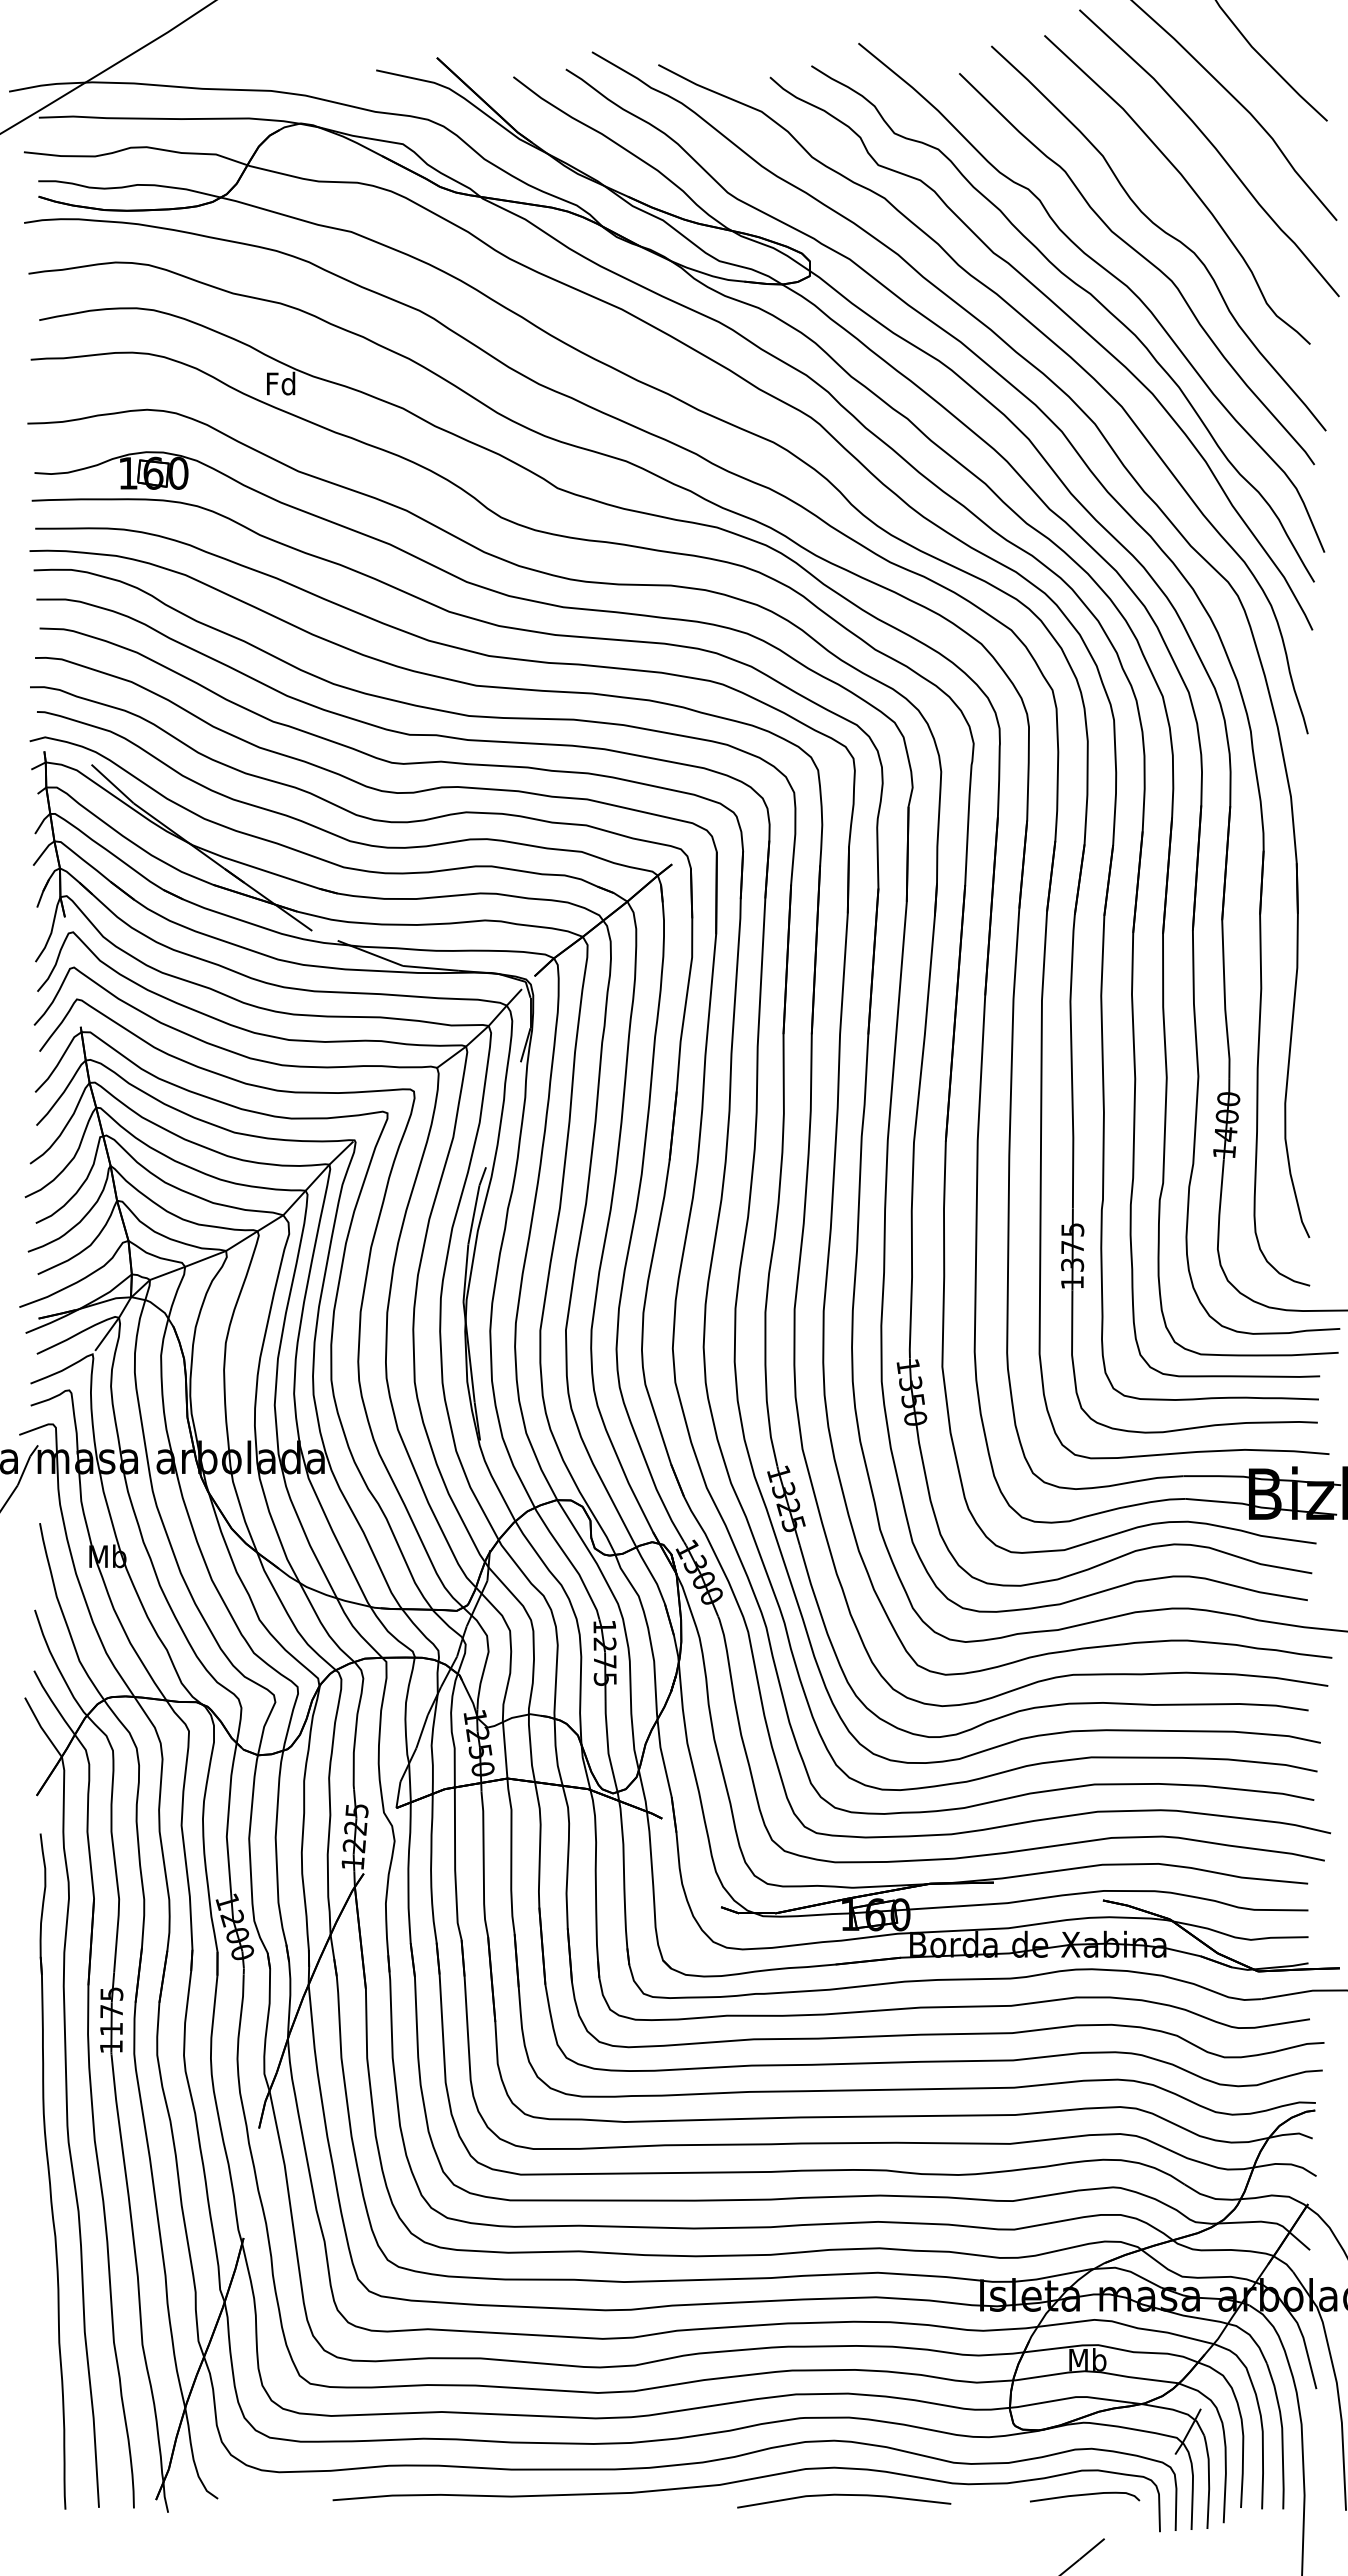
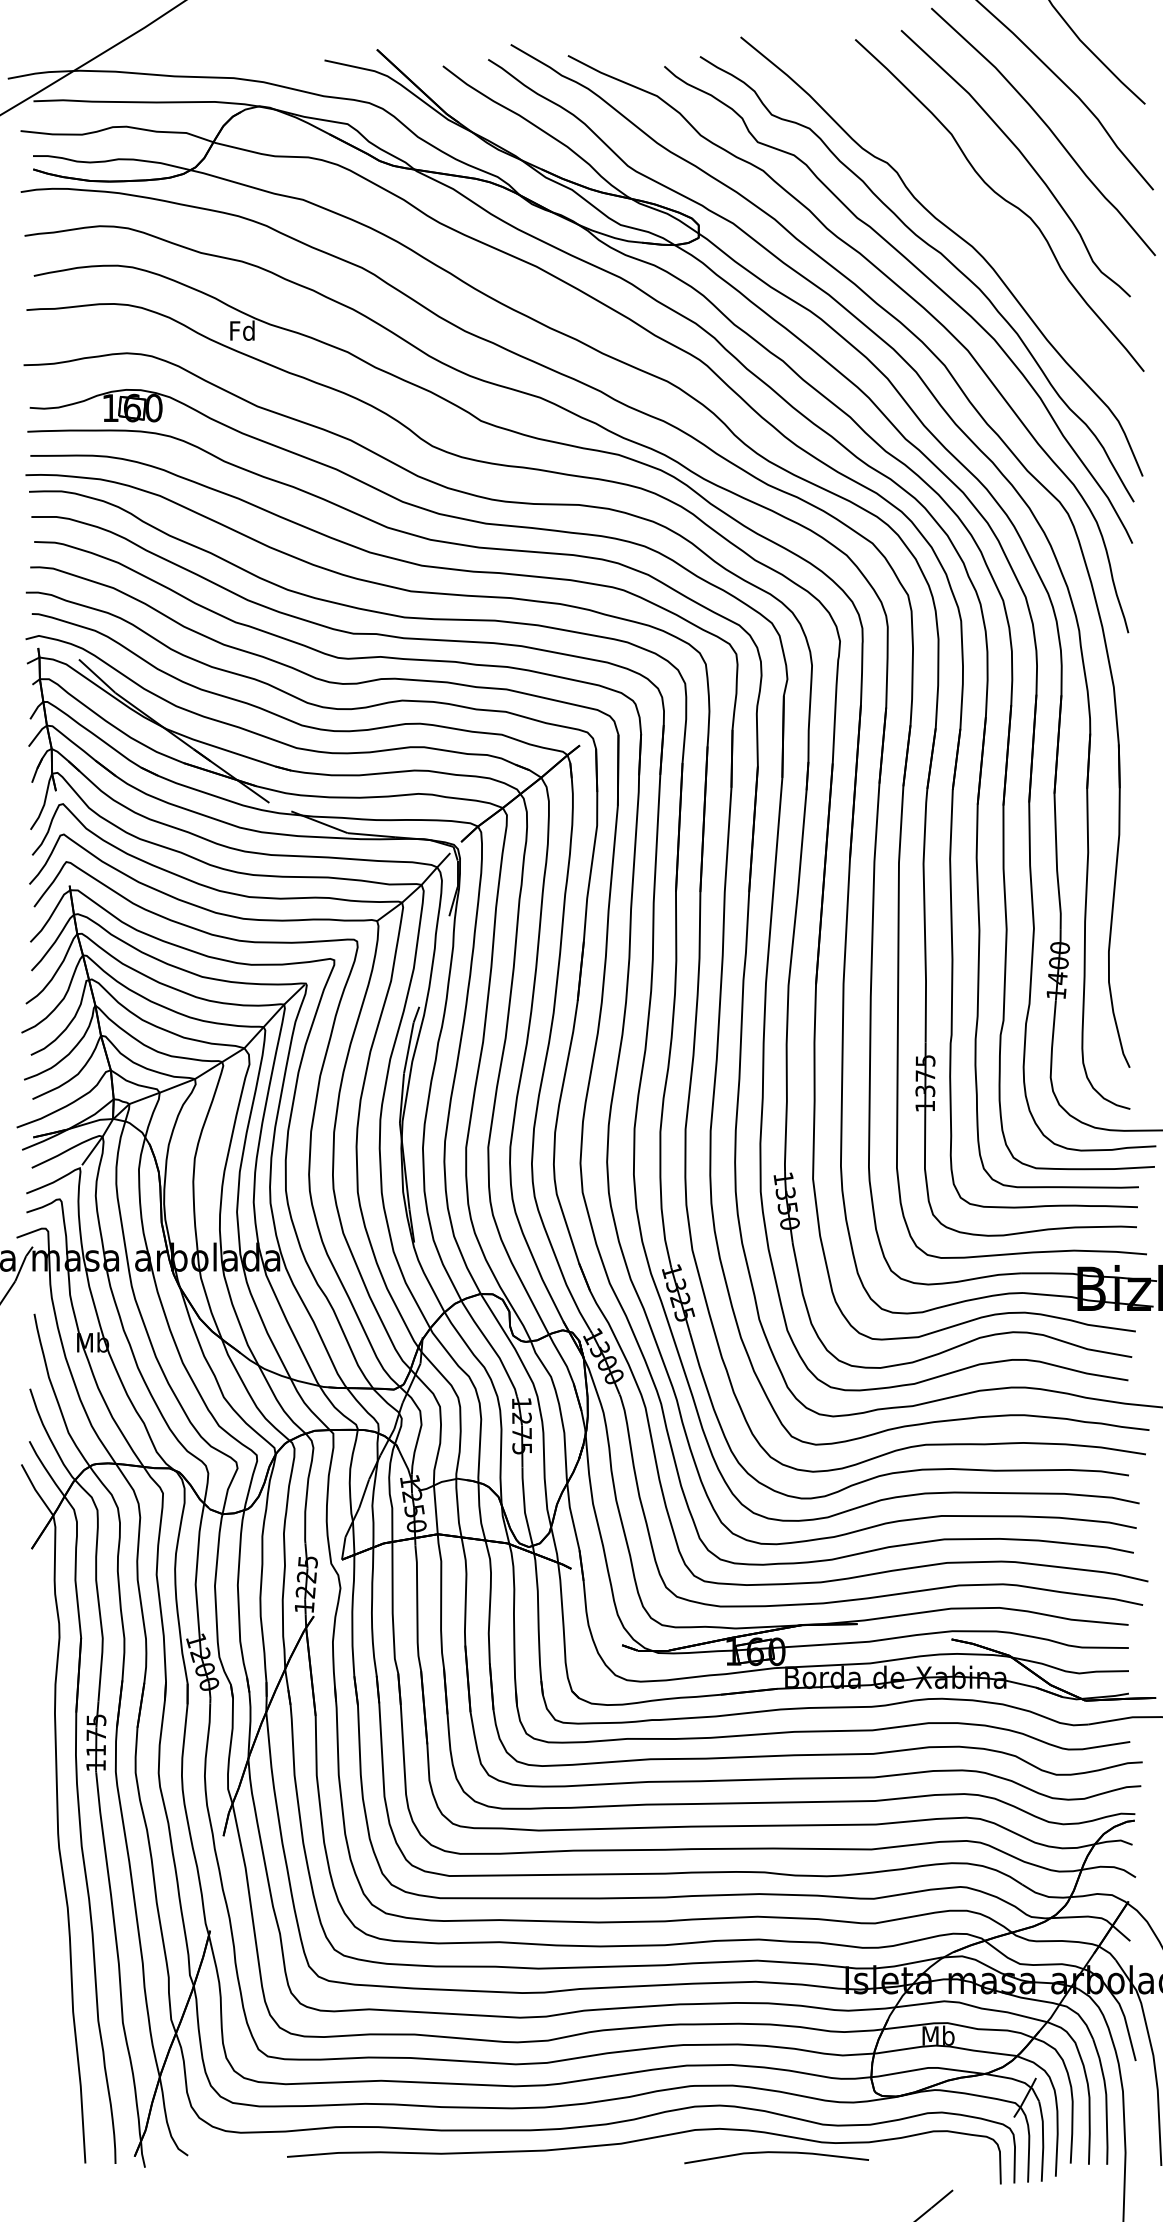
curve: (1144, 259) -> (987, 223), removed
part: (52, 2171) -> (45, 1873), removed
curve: (844, 2495) -> (776, 2152), moved
curve: (1085, 2495) -> (936, 2152), removed

